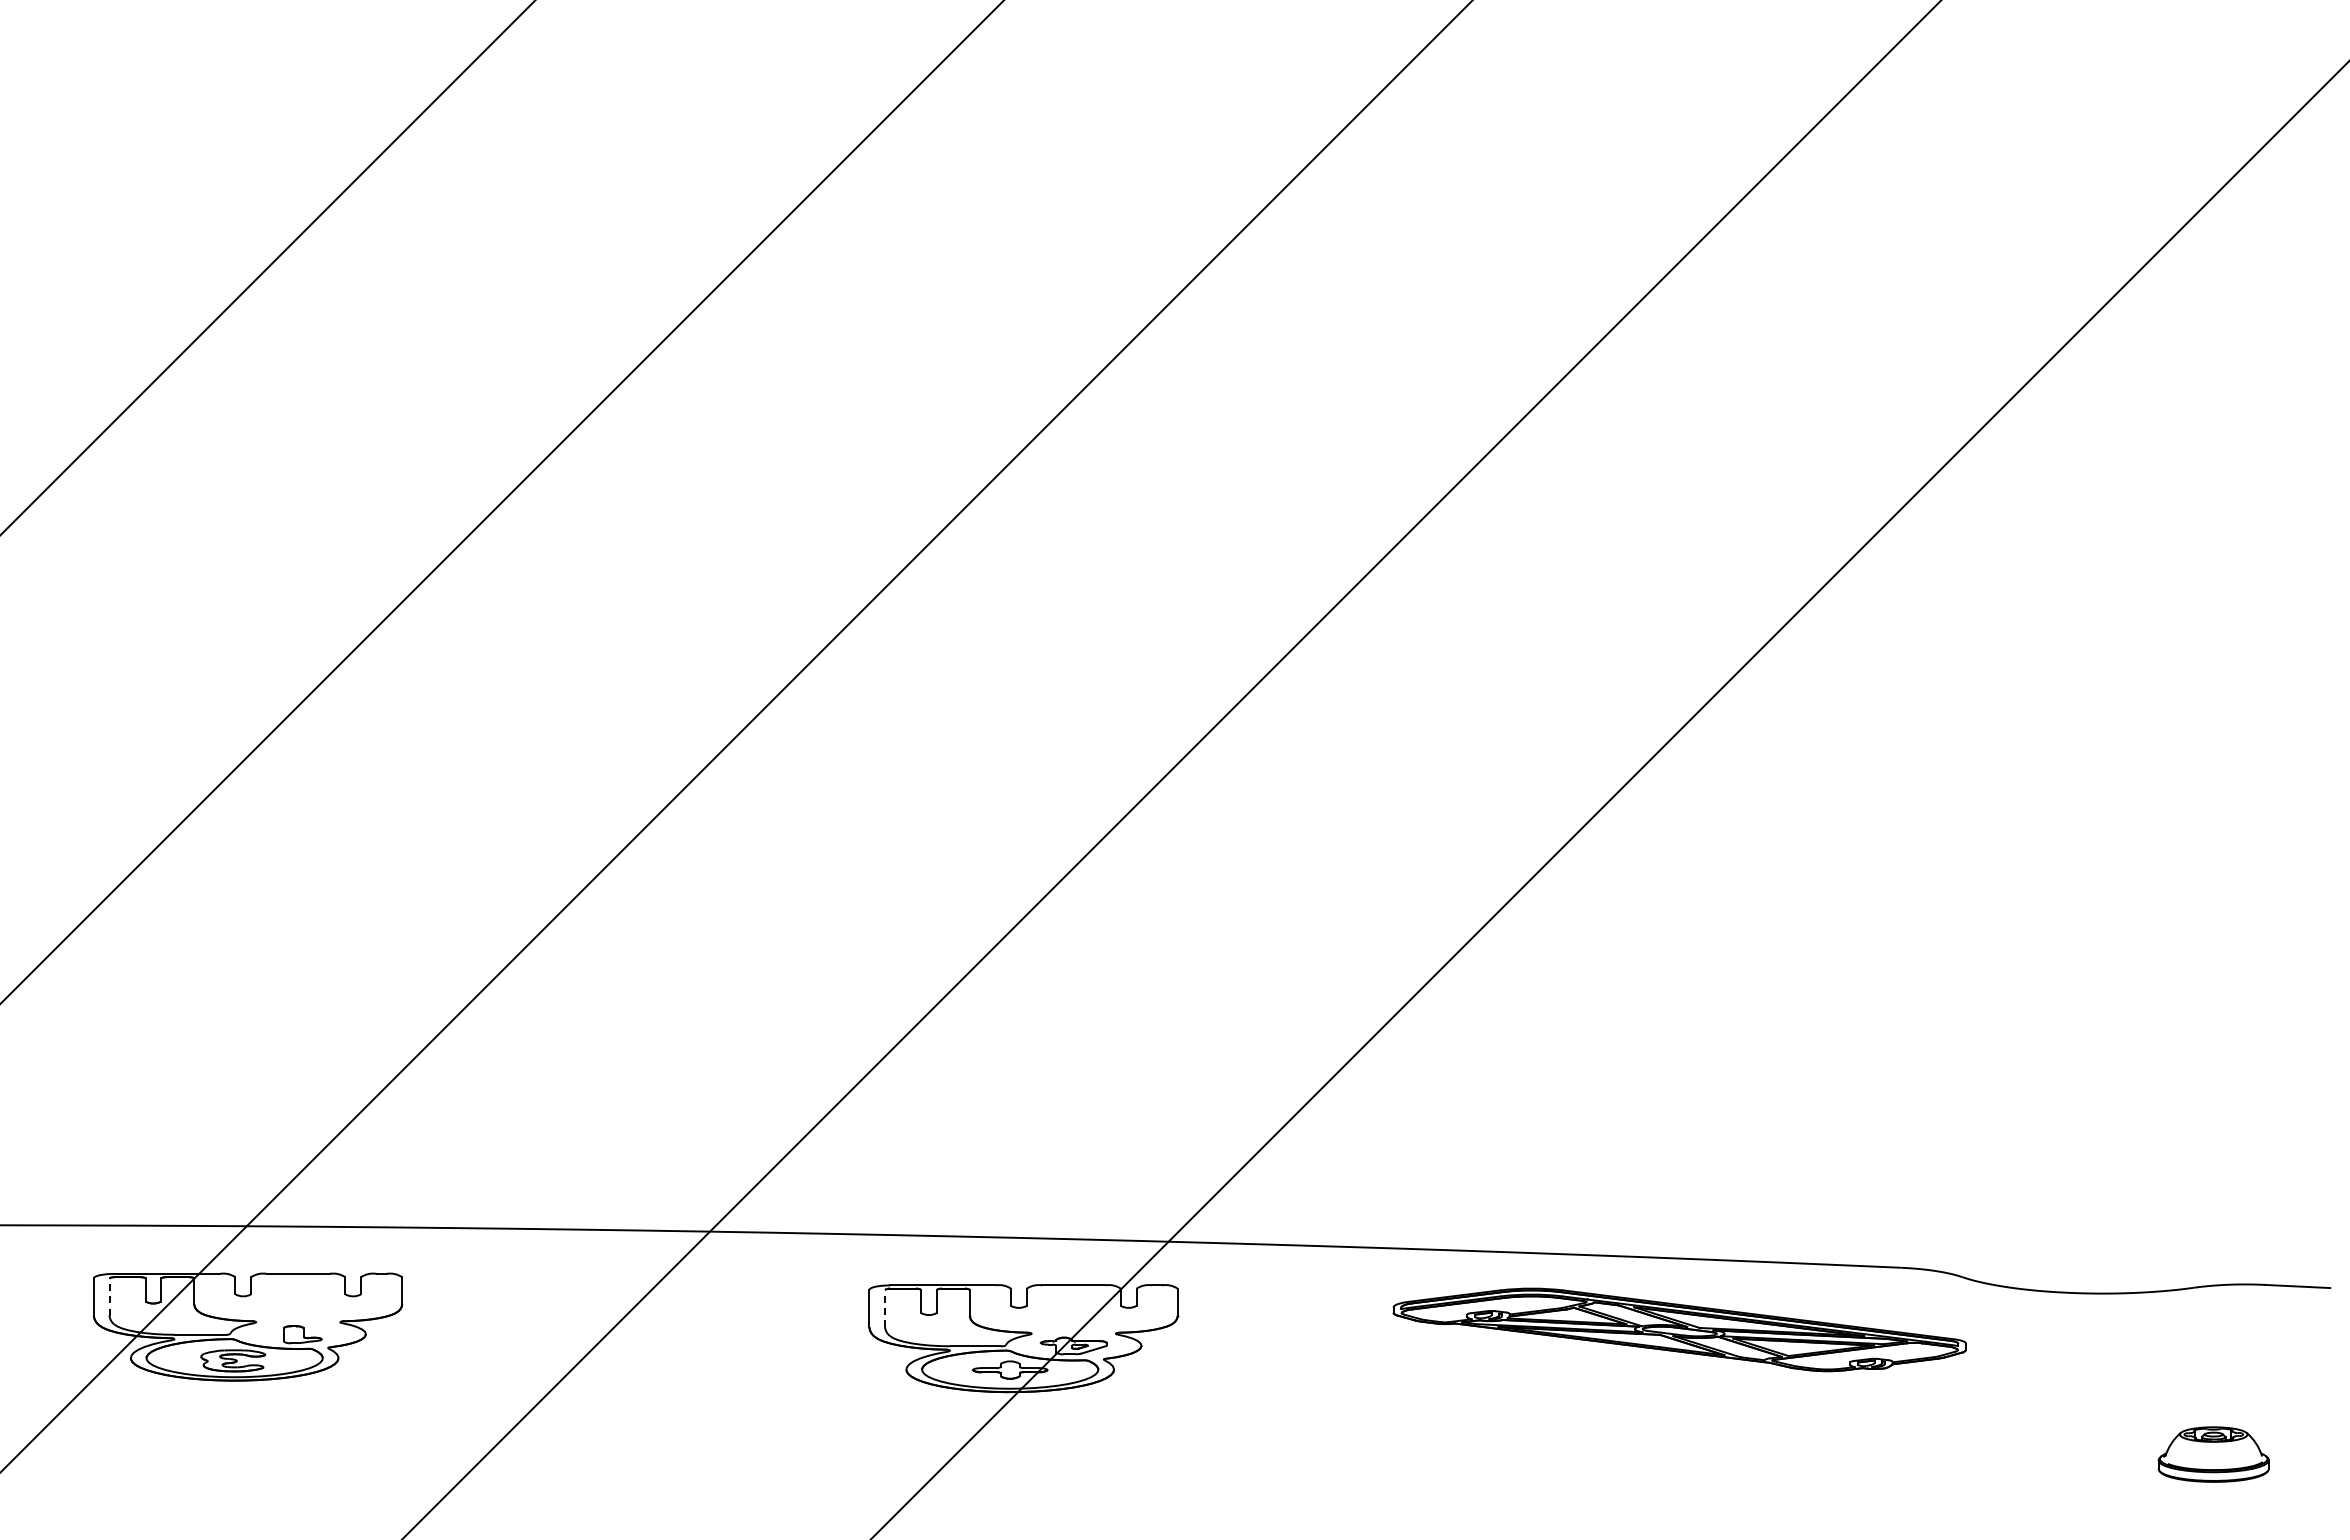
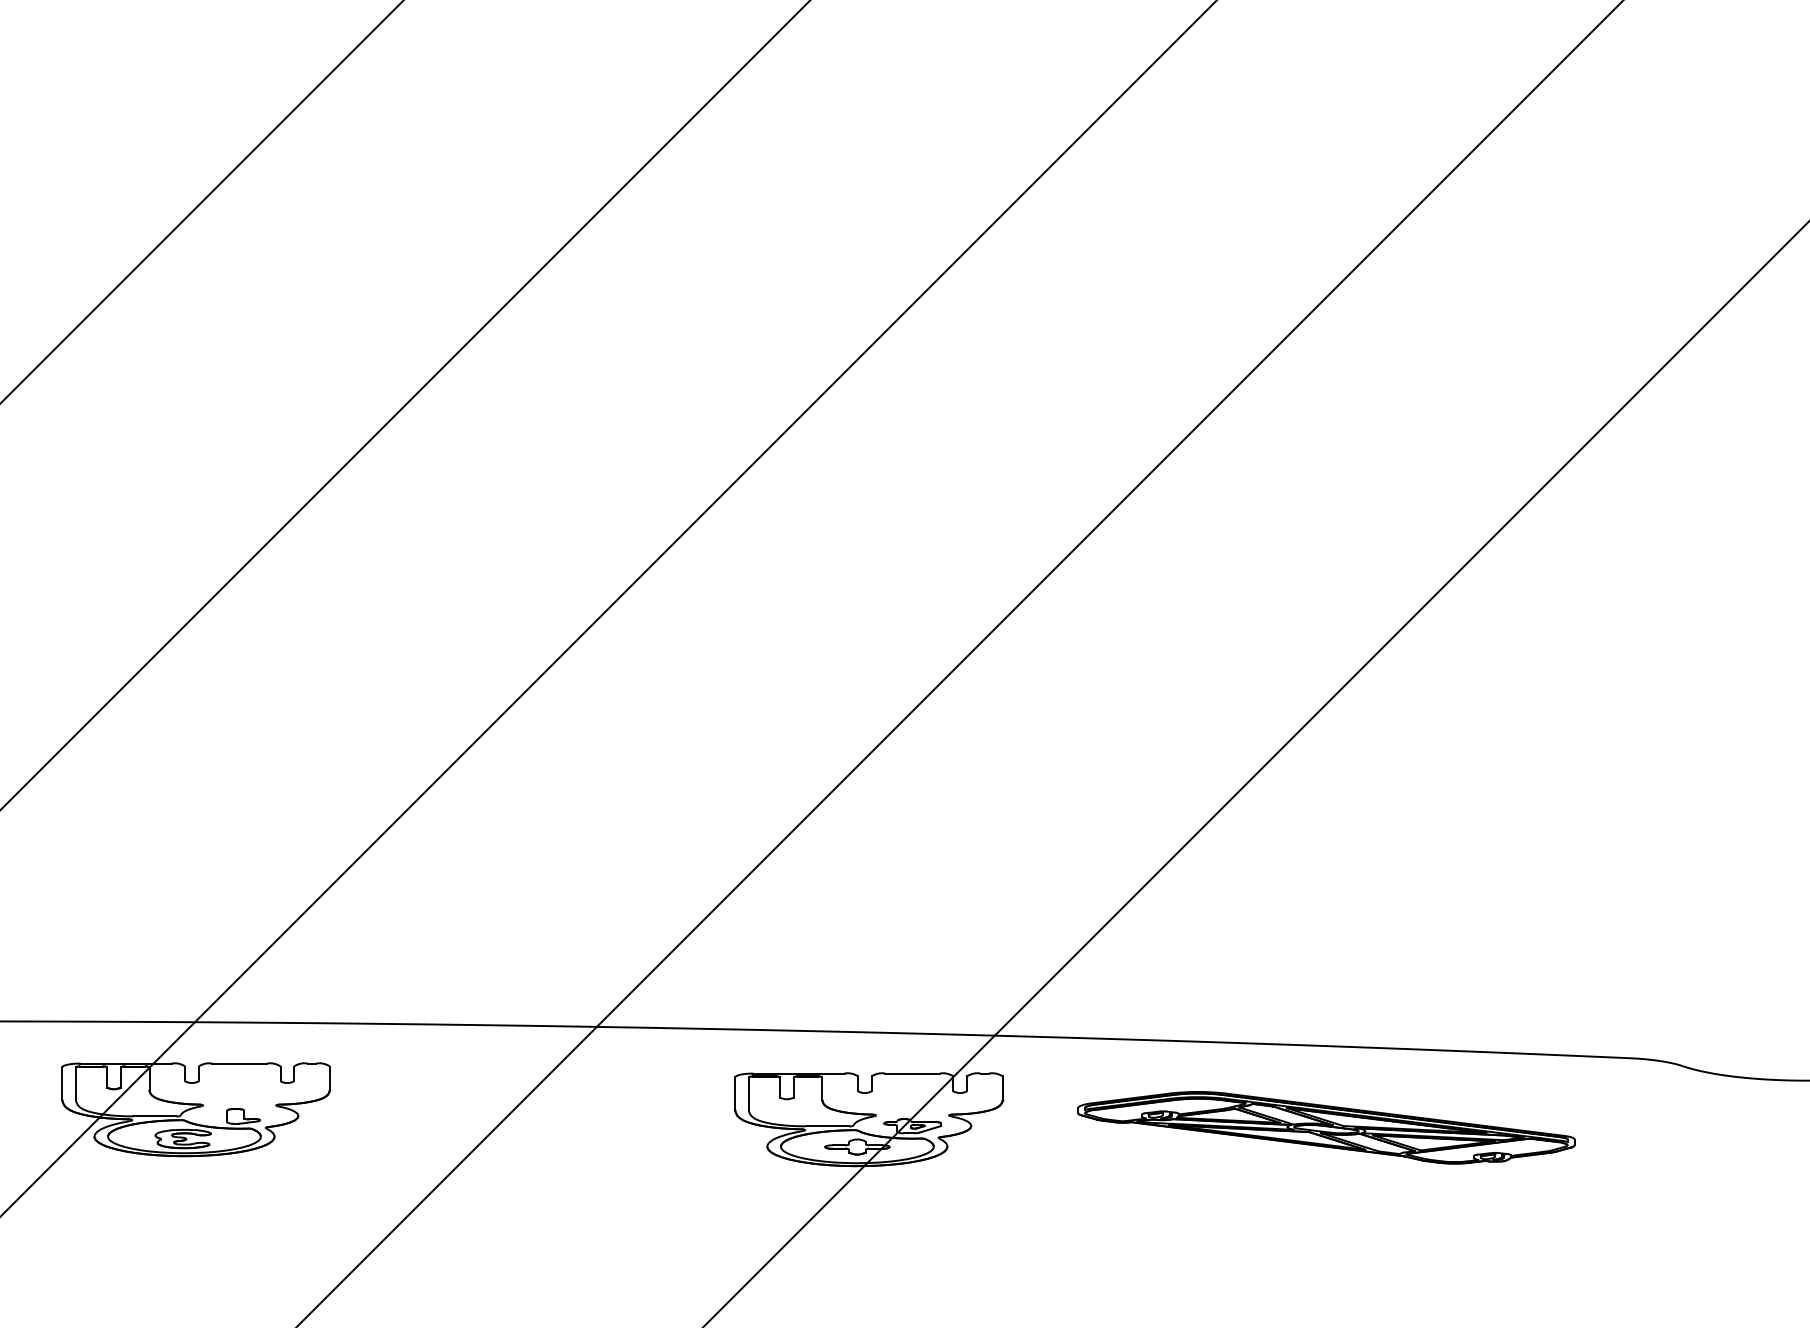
line: (109, 1296) -> (75, 1083), dashed -> solid
line: (885, 1308) -> (749, 1093), dashed -> solid
part: (1679, 1329) -> (1326, 1127), moved

